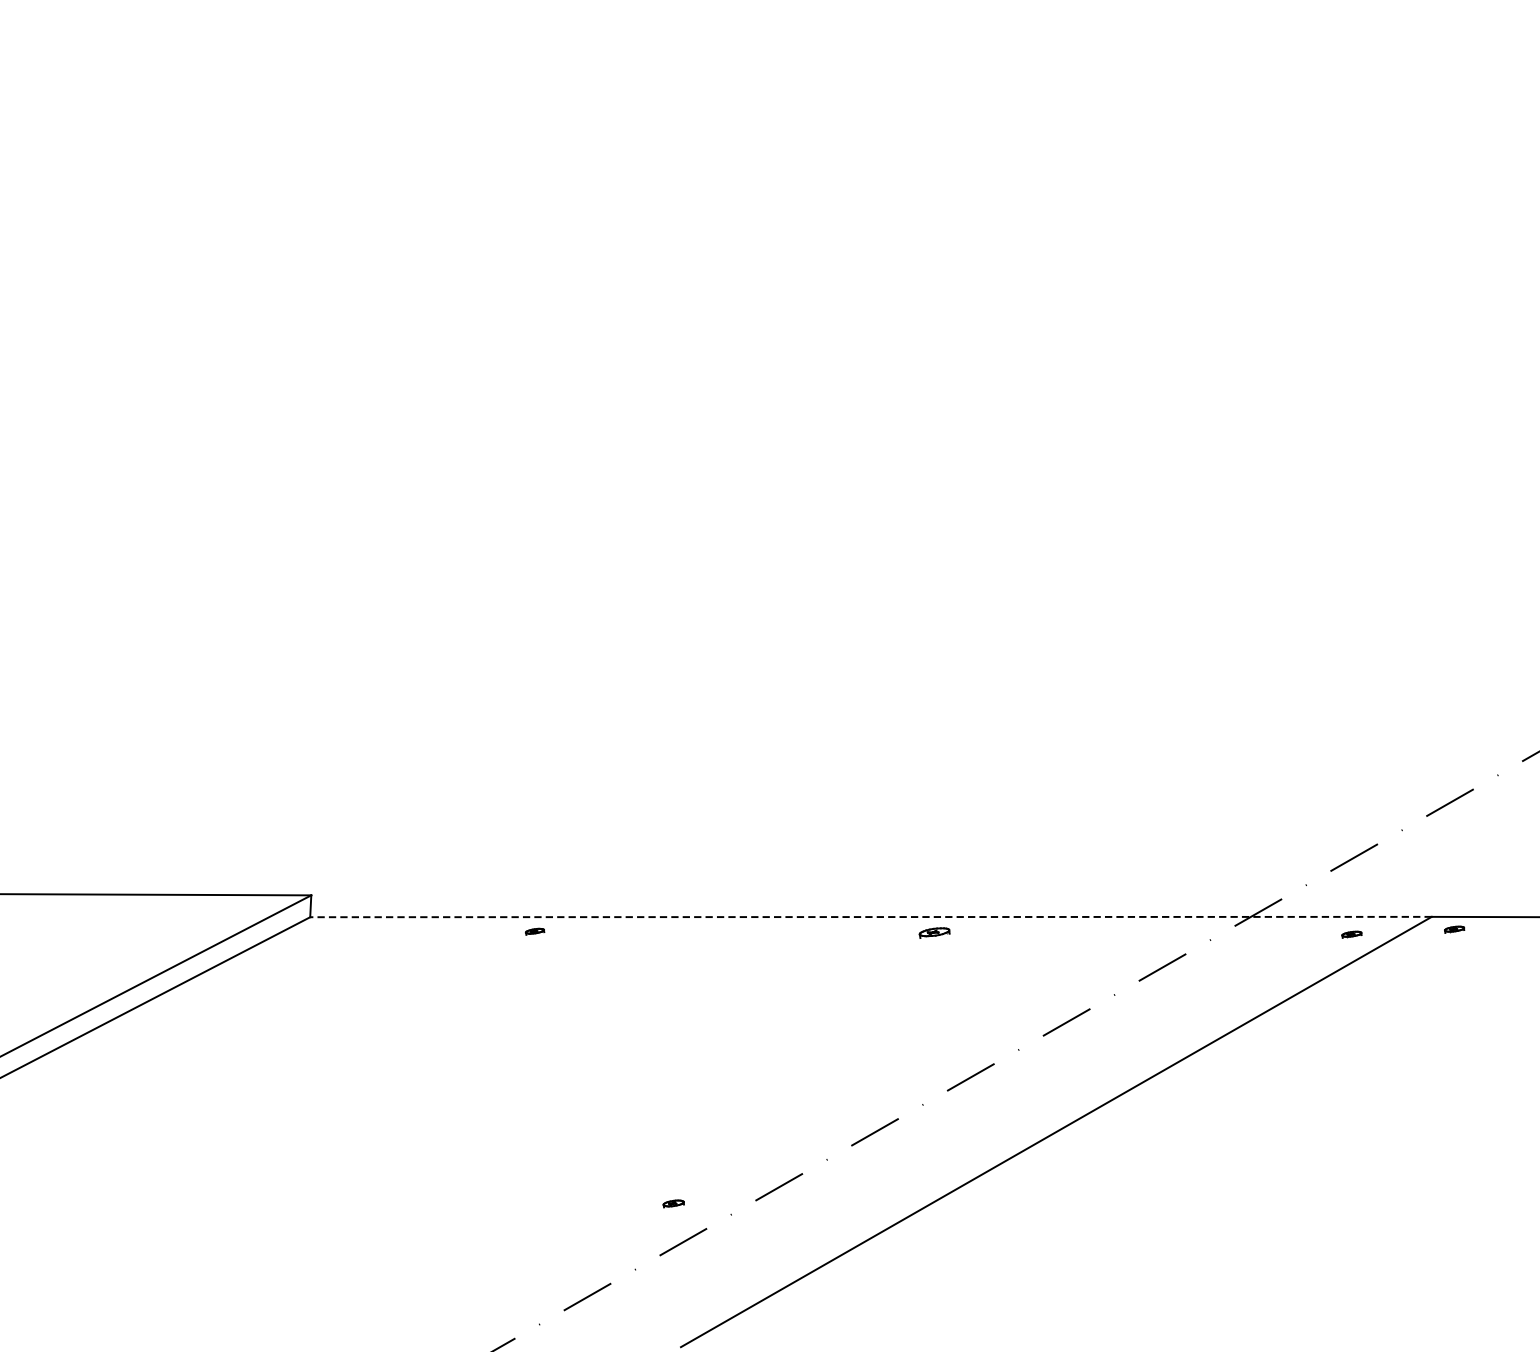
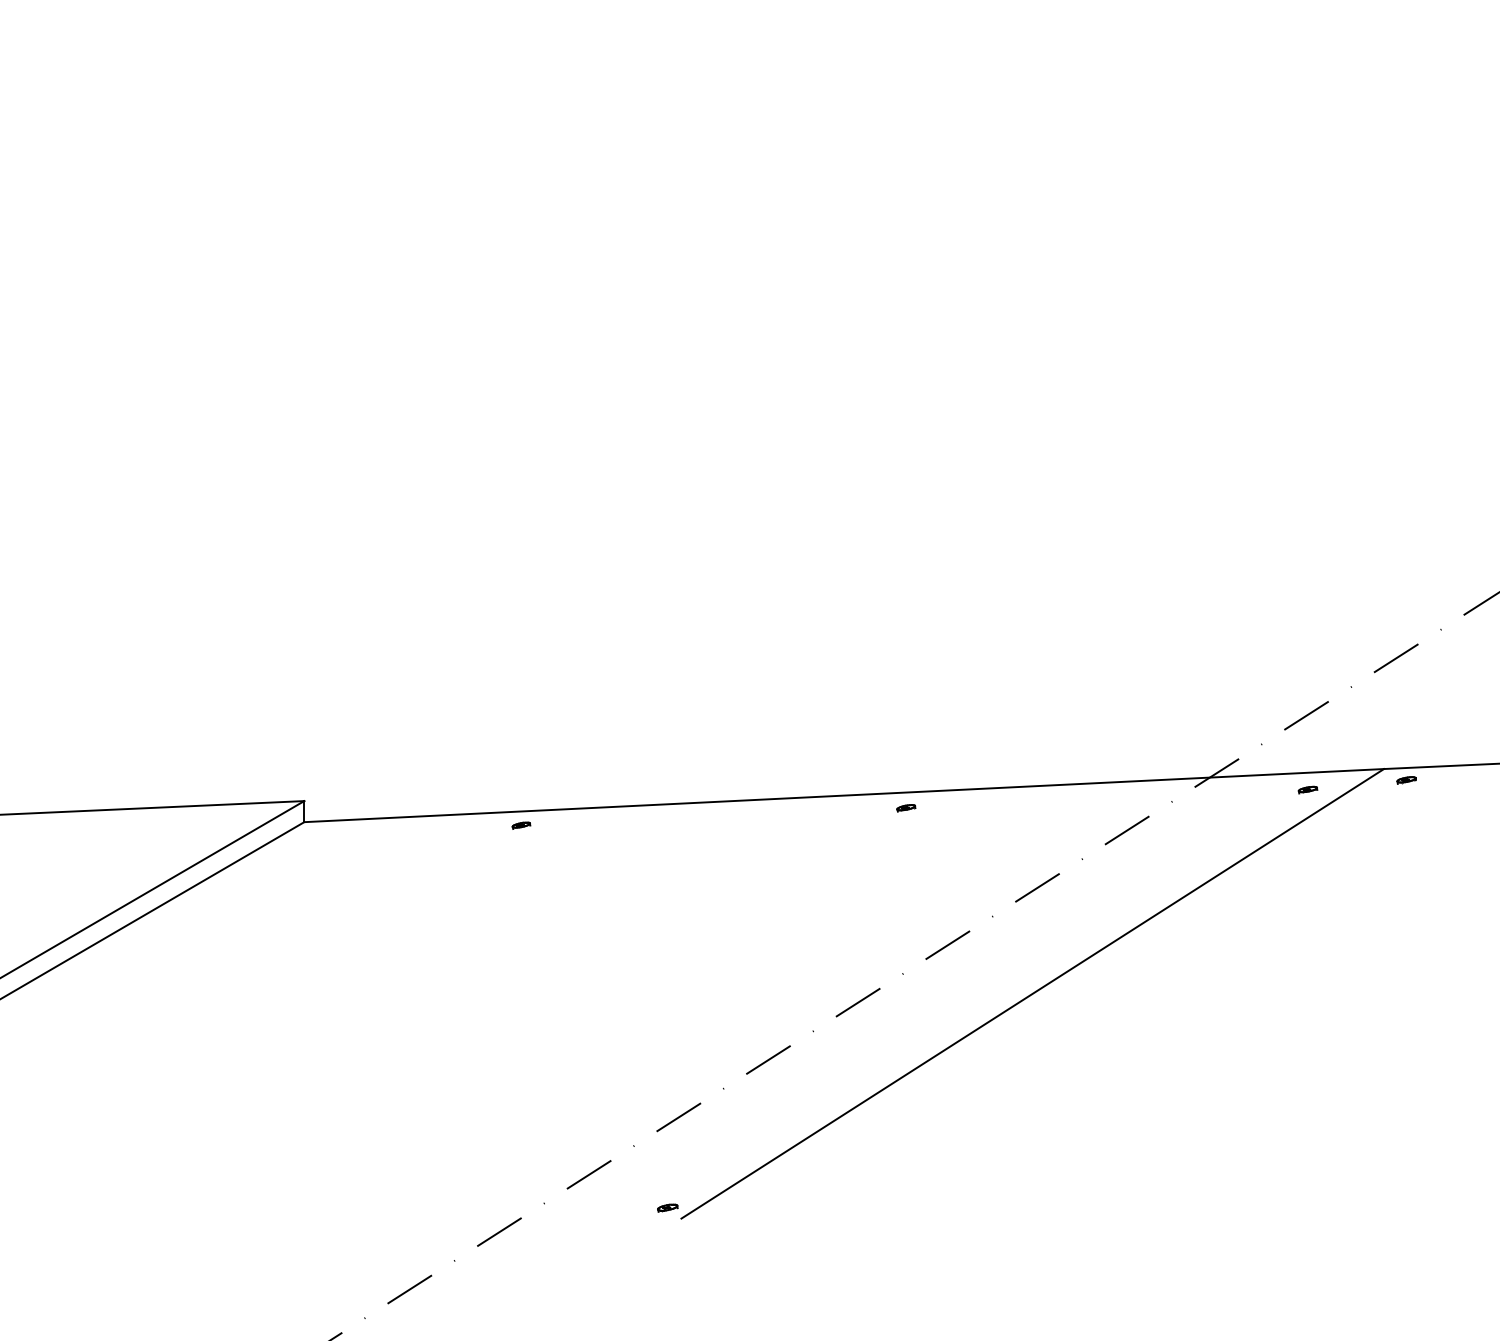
line: (871, 916) -> (844, 795), dashed -> solid
part: (934, 933) -> (906, 808), size x0.62
part: (673, 1203) -> (667, 1207), moved

